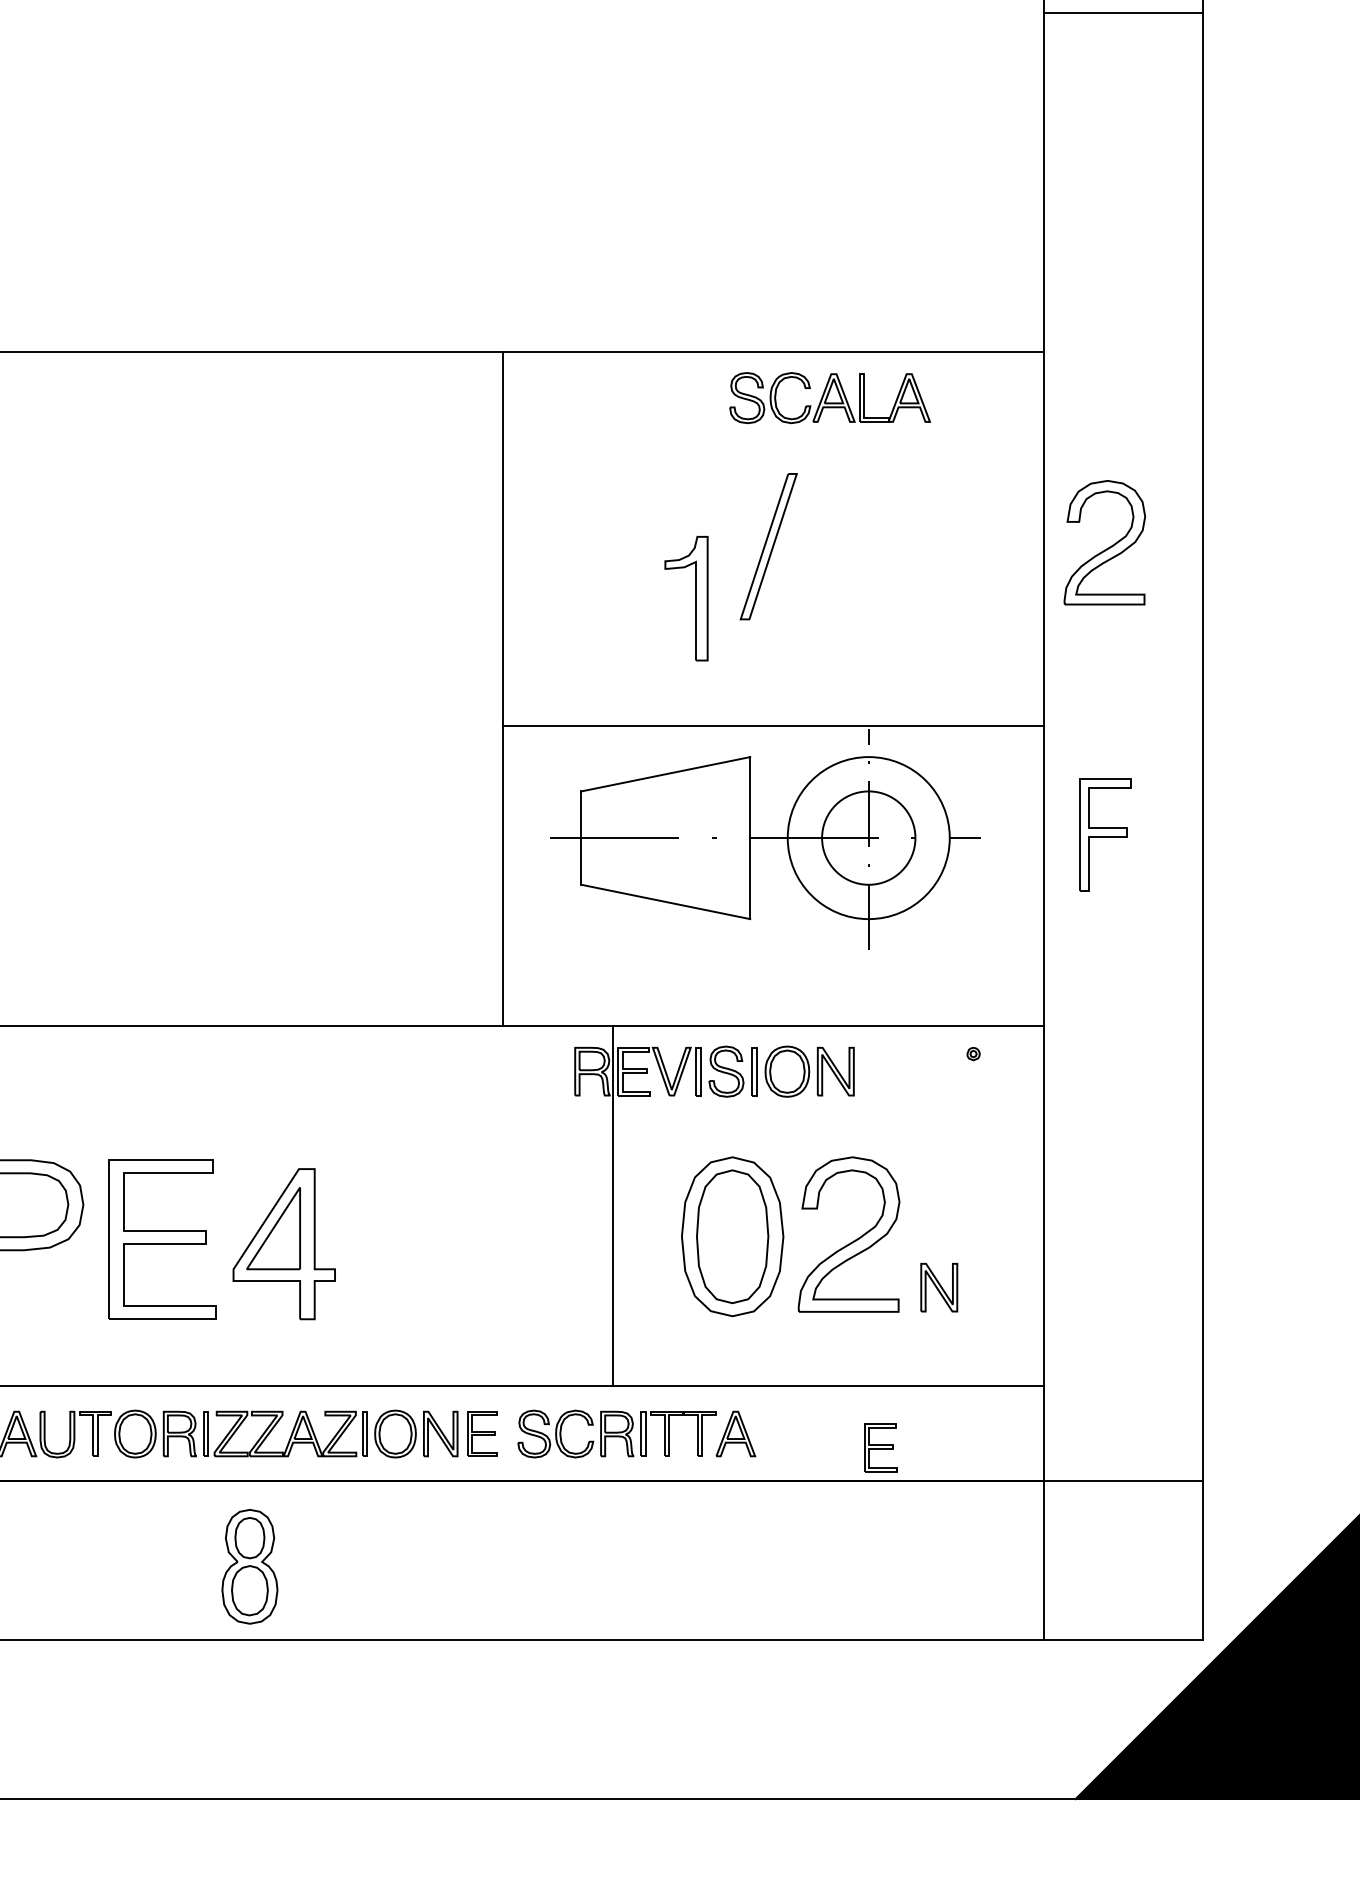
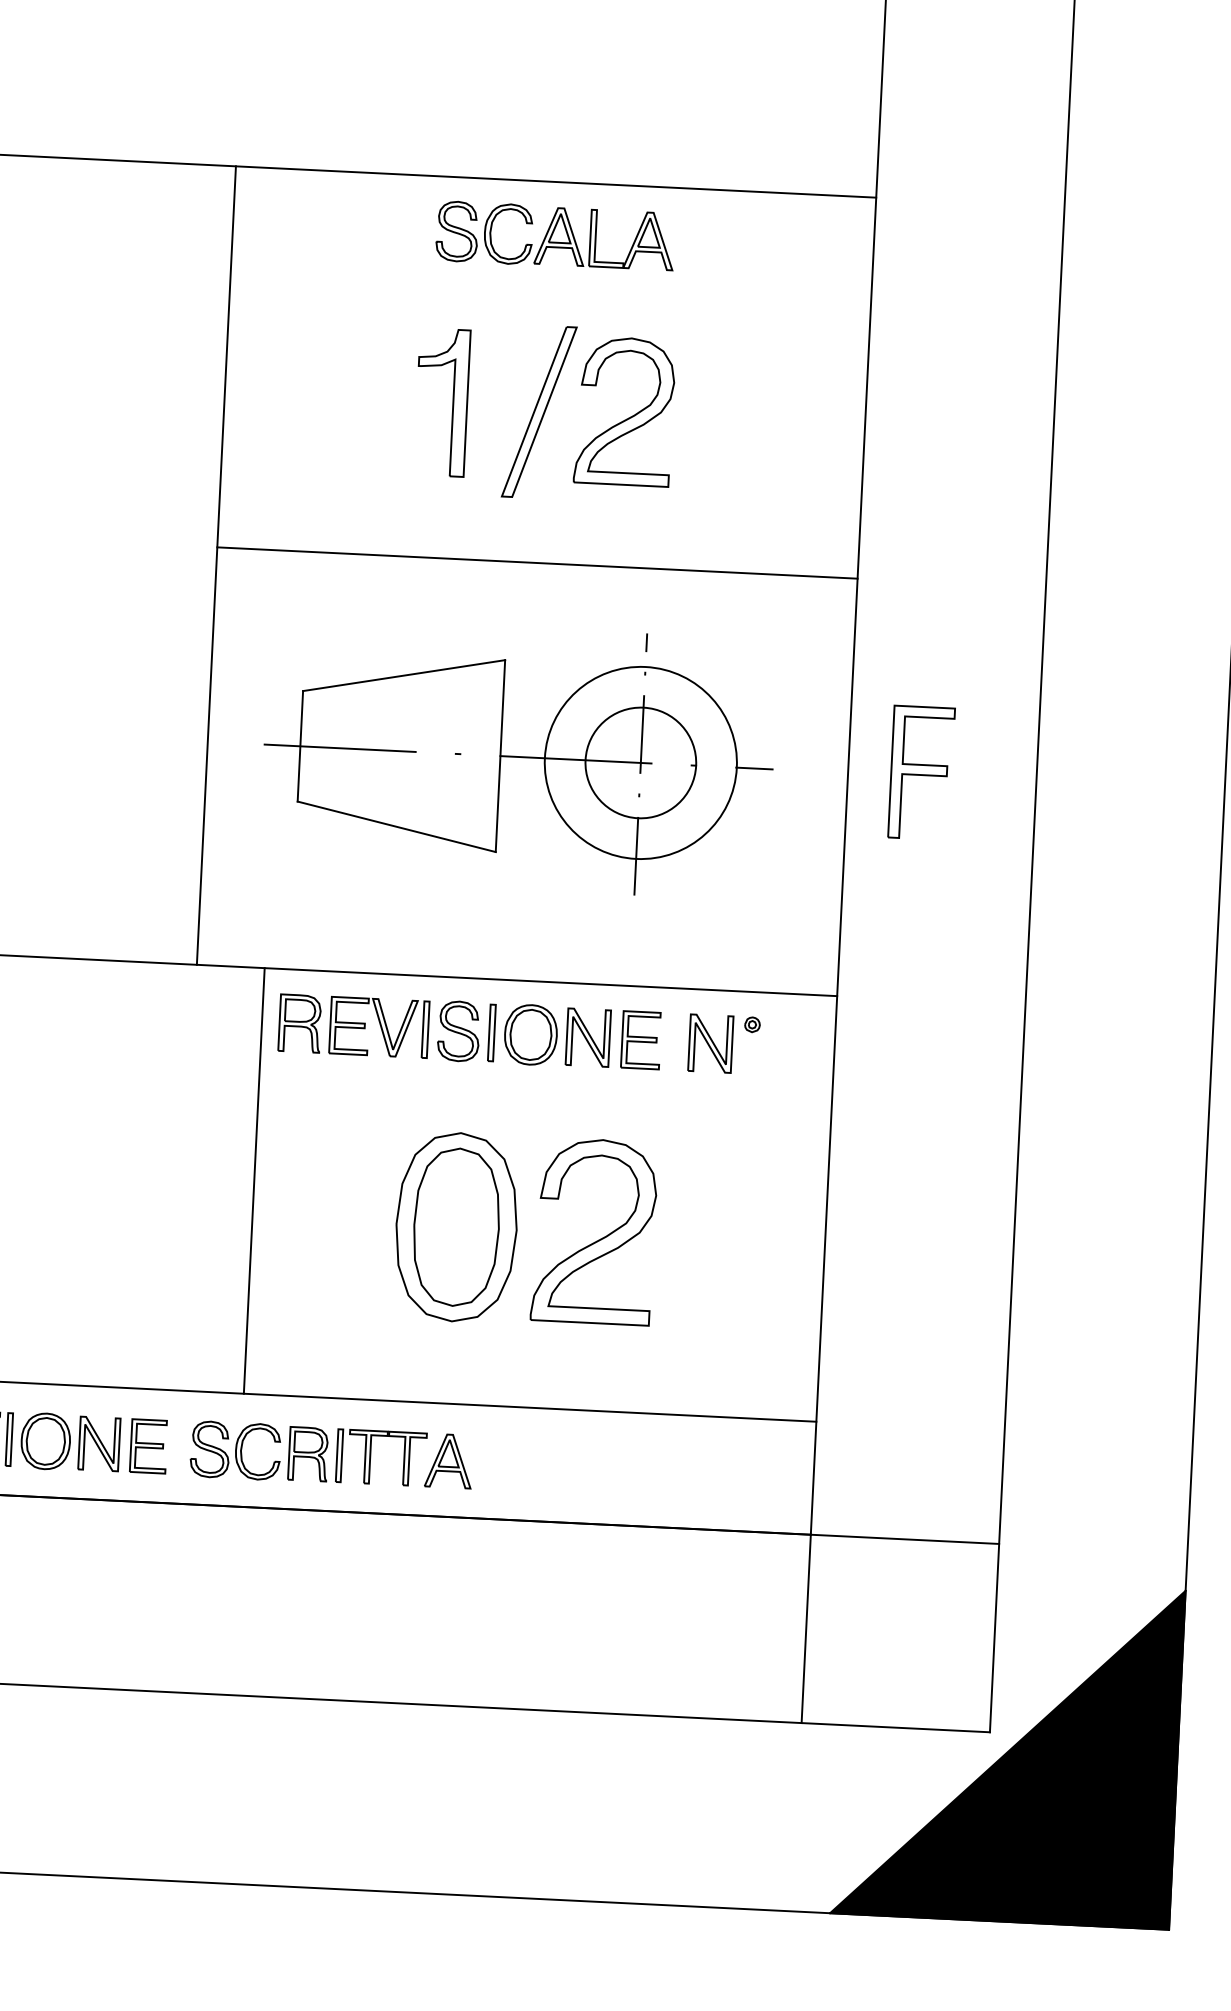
part: (830, 398) -> (555, 236), moved
part: (1106, 548) -> (626, 418), moved
part: (695, 598) -> (452, 402), moved
line: (773, 725) -> (537, 562), moved
line: (613, 1205) -> (254, 1180), moved
part: (939, 1287) -> (711, 1043), moved
part: (880, 1447) -> (641, 1040), moved

